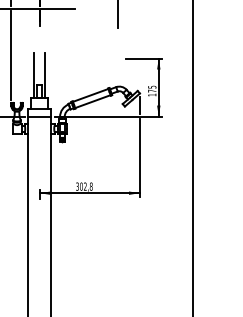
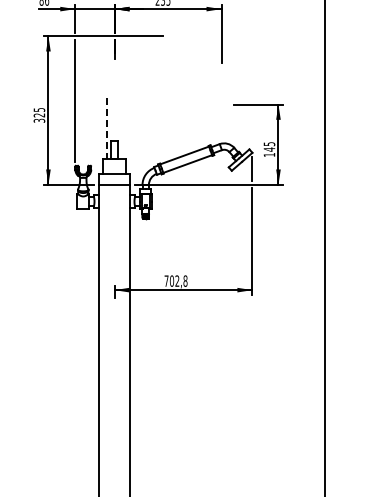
line: (33, 75) -> (106, 128), solid -> dashed
line: (45, 75) -> (122, 128), removed
text: (152, 91) -> (269, 149), 175 -> 145
text: (77, 186) -> (166, 280), 302,8 -> 702,8

